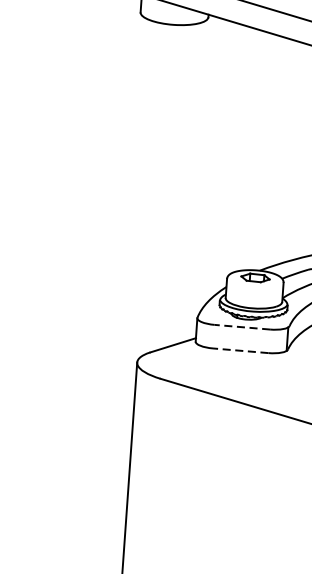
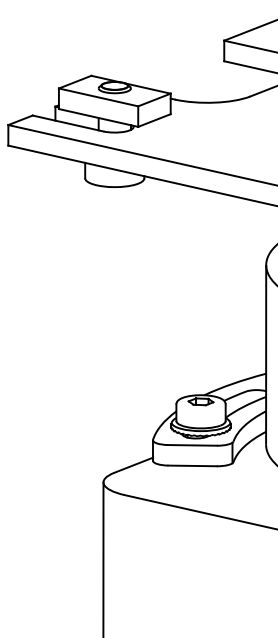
line: (242, 327) -> (192, 445), dashed -> solid
line: (240, 350) -> (192, 465), dashed -> solid

